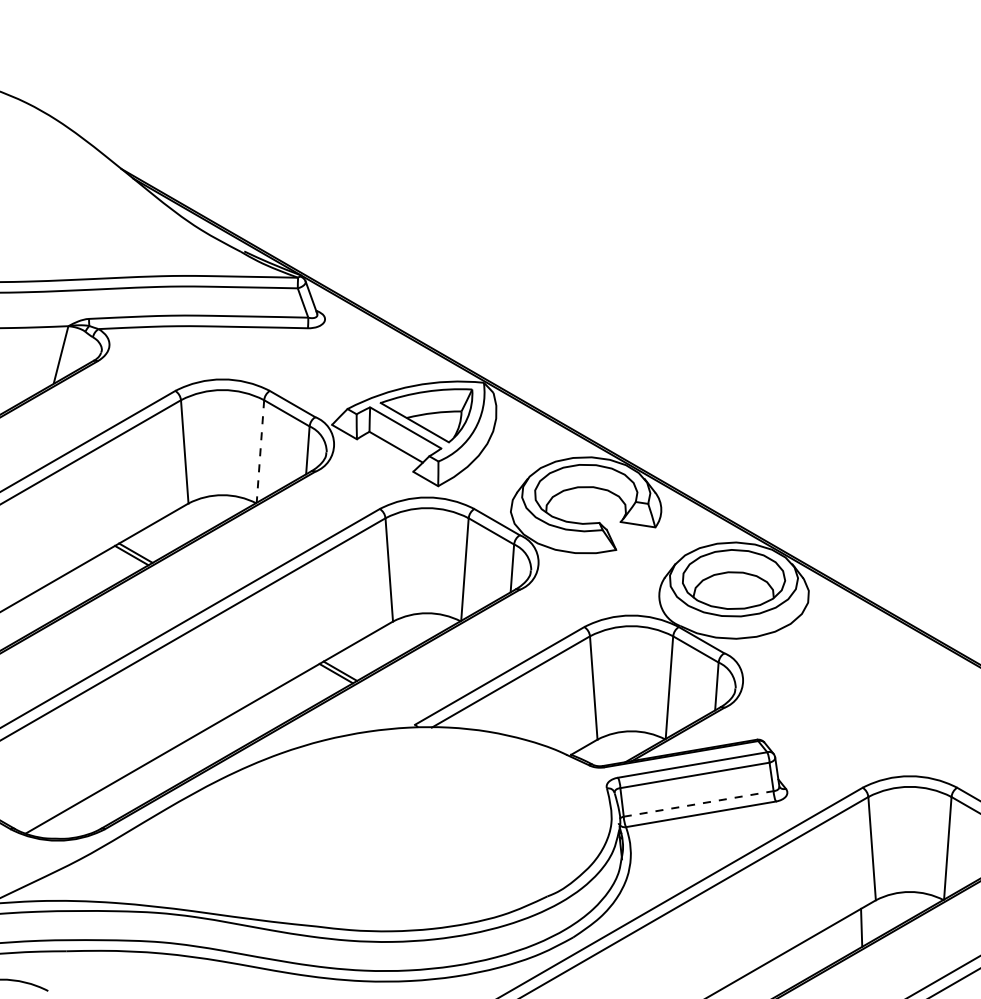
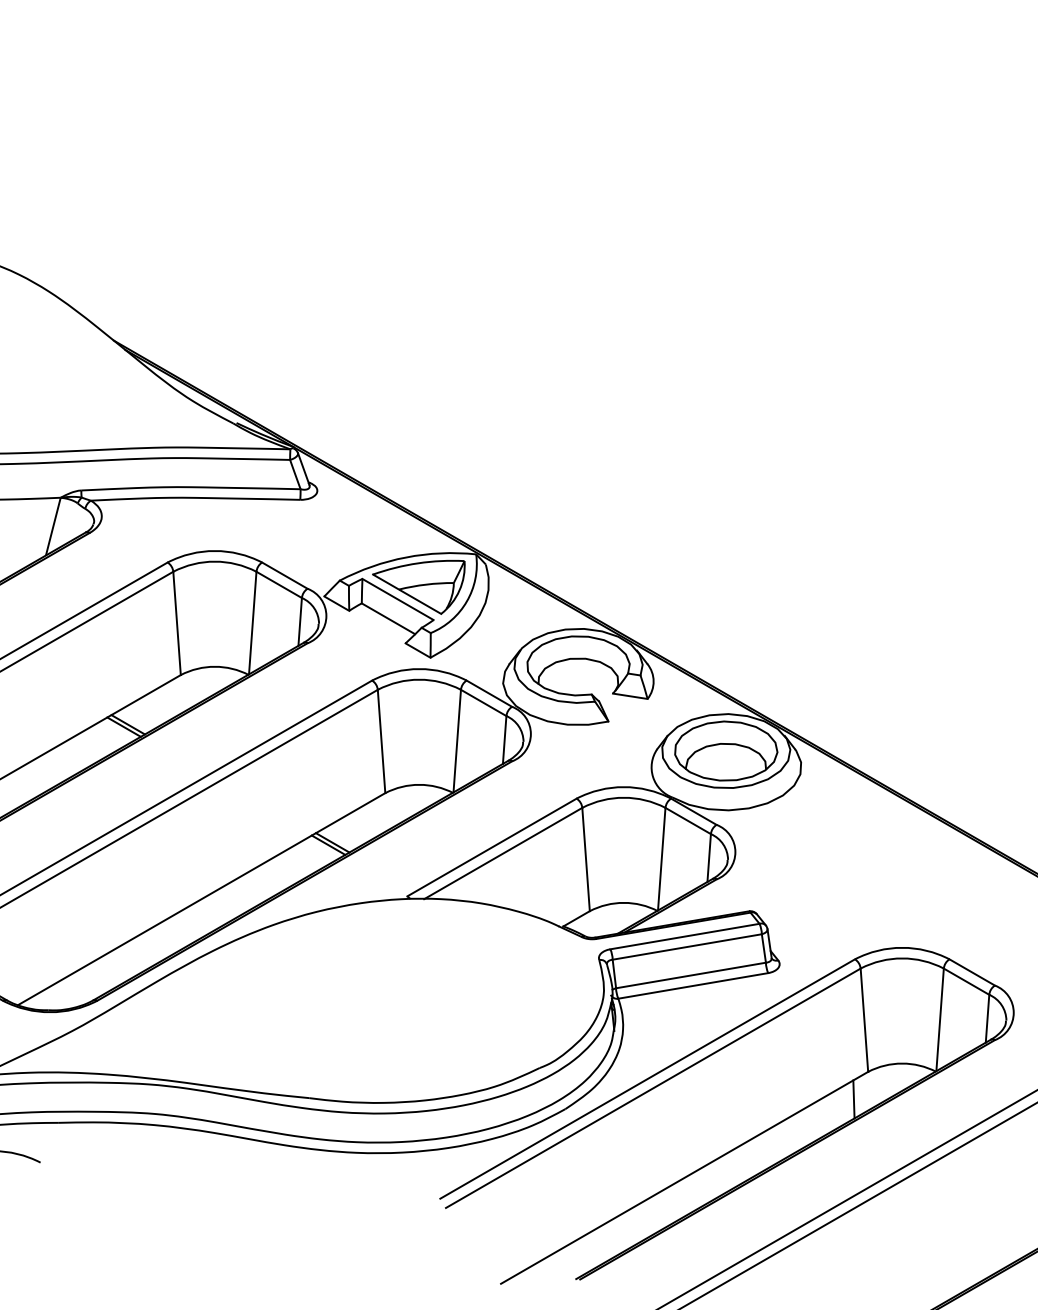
line: (260, 451) -> (252, 623), dashed -> solid
line: (699, 803) -> (691, 975), dashed -> solid

